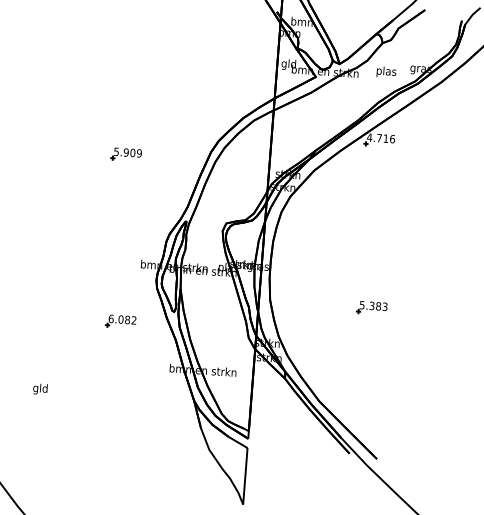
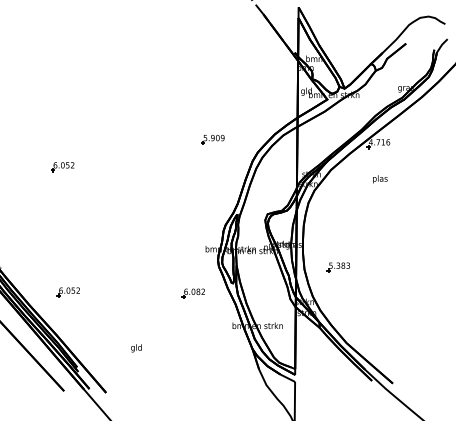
text: (386, 72) -> (380, 179), moved
part: (125, 154) -> (212, 139), moved
part: (370, 308) -> (337, 267), moved

